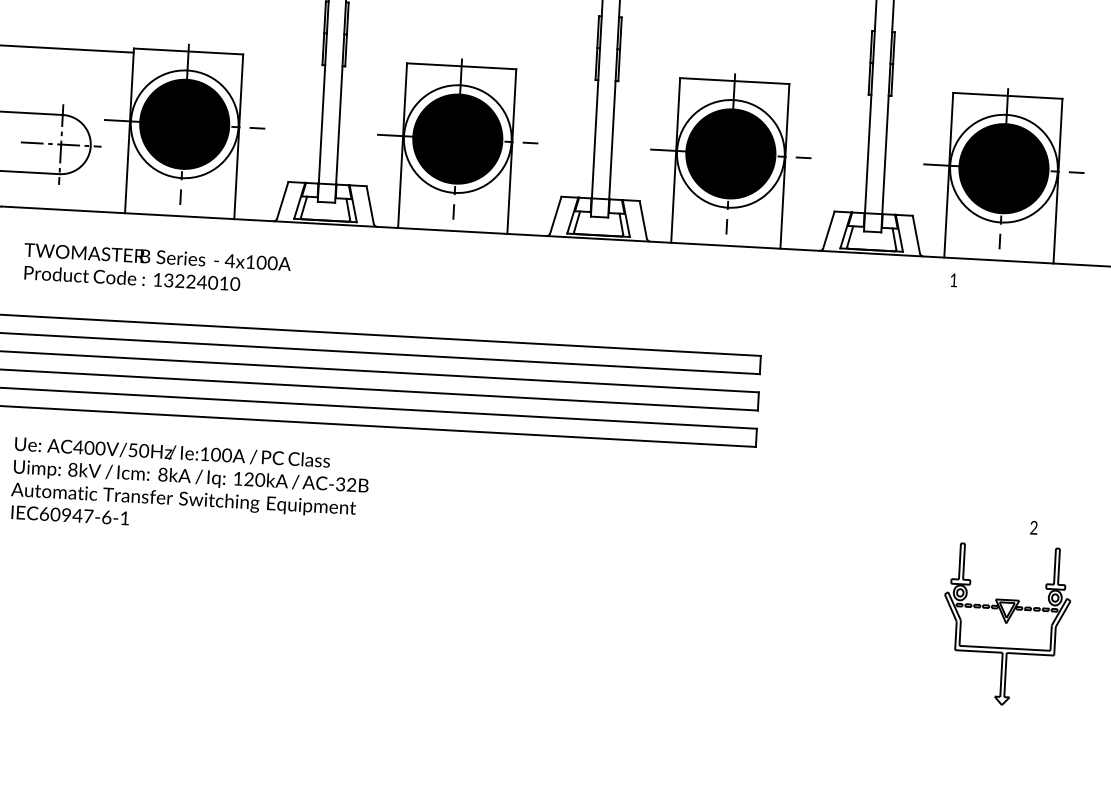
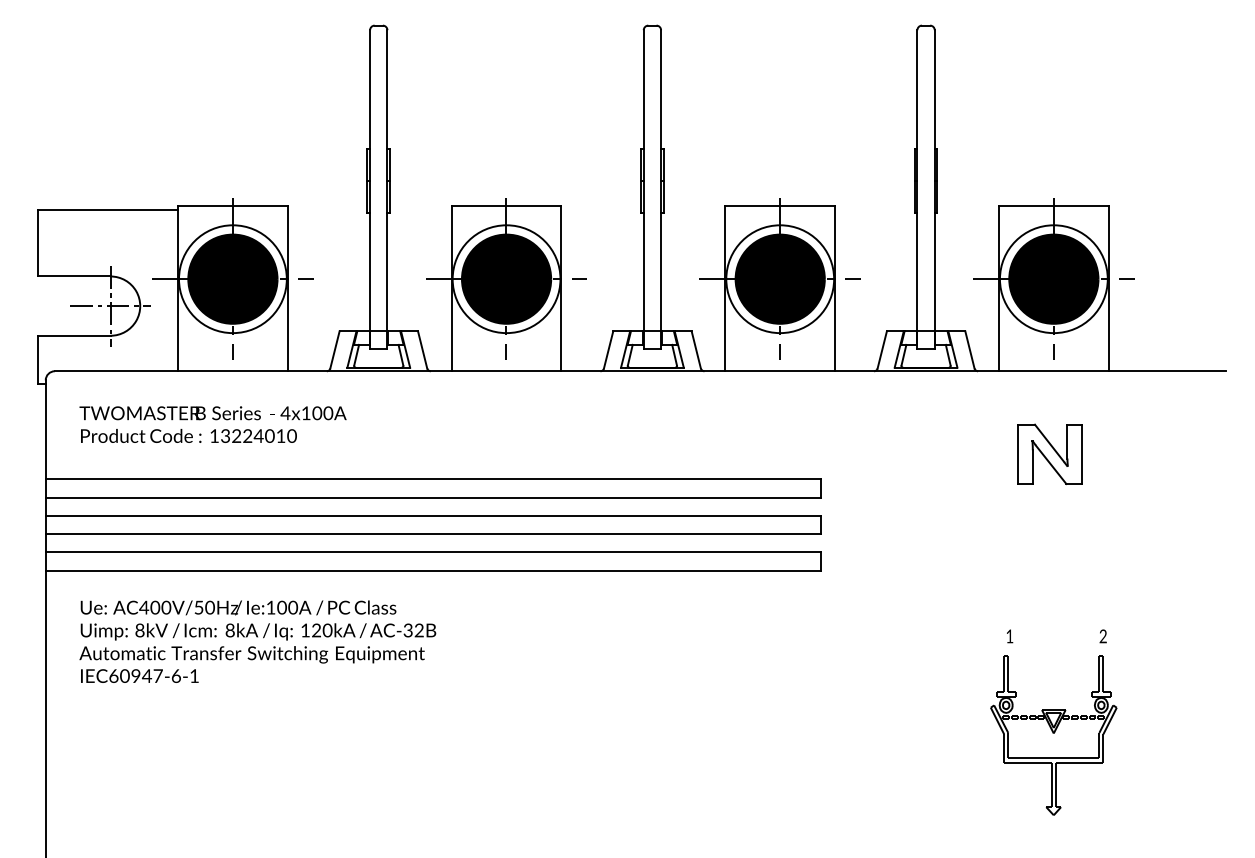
text: (954, 280) -> (1010, 636), moved
part: (990, 343) -> (1049, 454), added
part: (1005, 625) -> (1053, 735), moved

